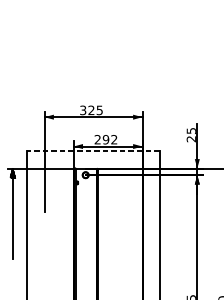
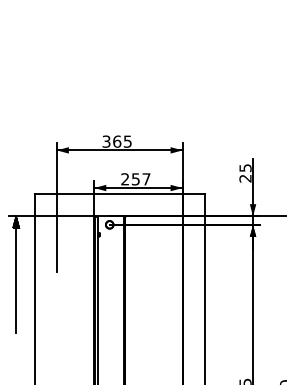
text: (91, 110) -> (117, 141), 325 -> 365
text: (109, 139) -> (140, 179), 292 -> 257
line: (93, 151) -> (119, 194), dashed -> solid

